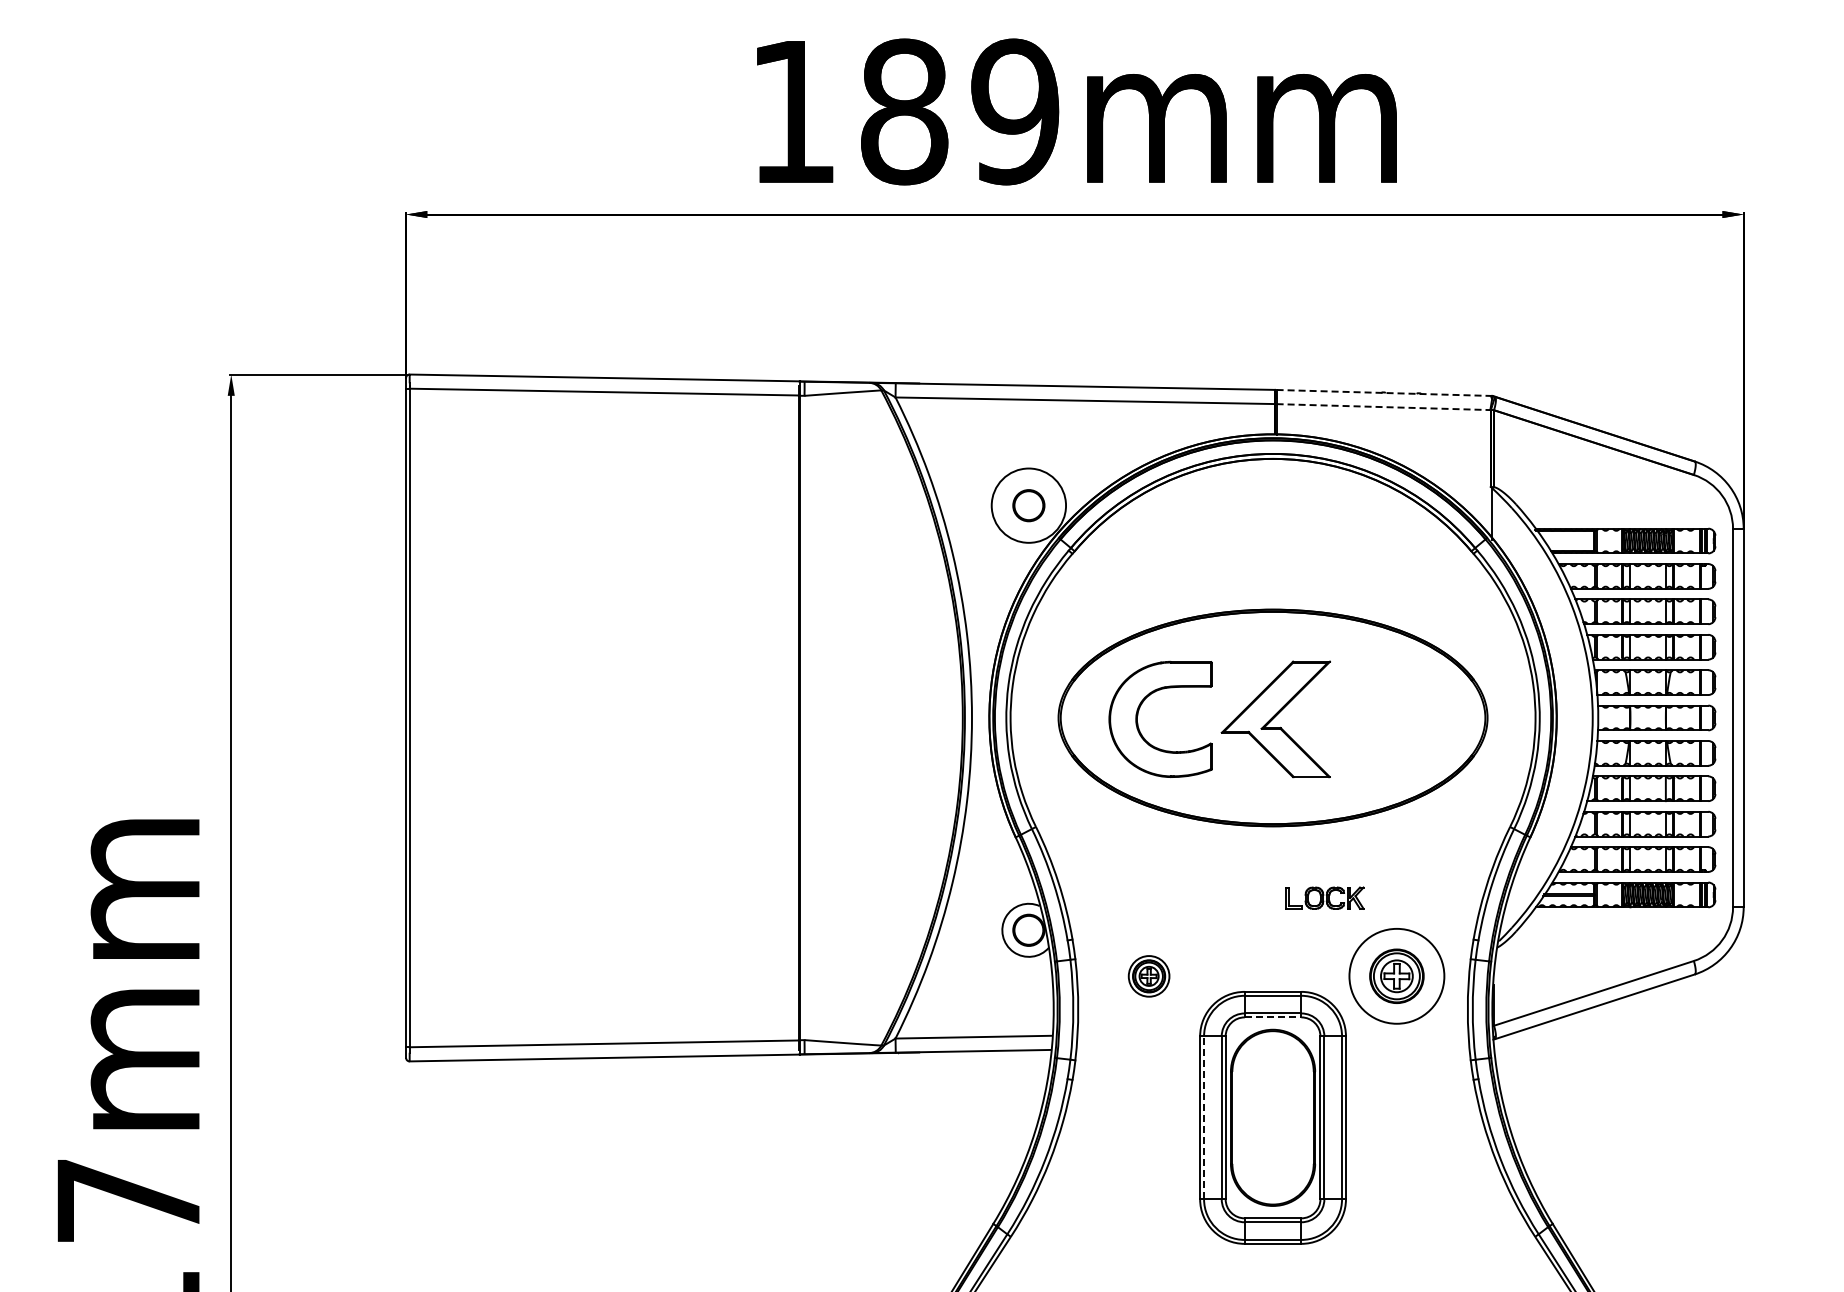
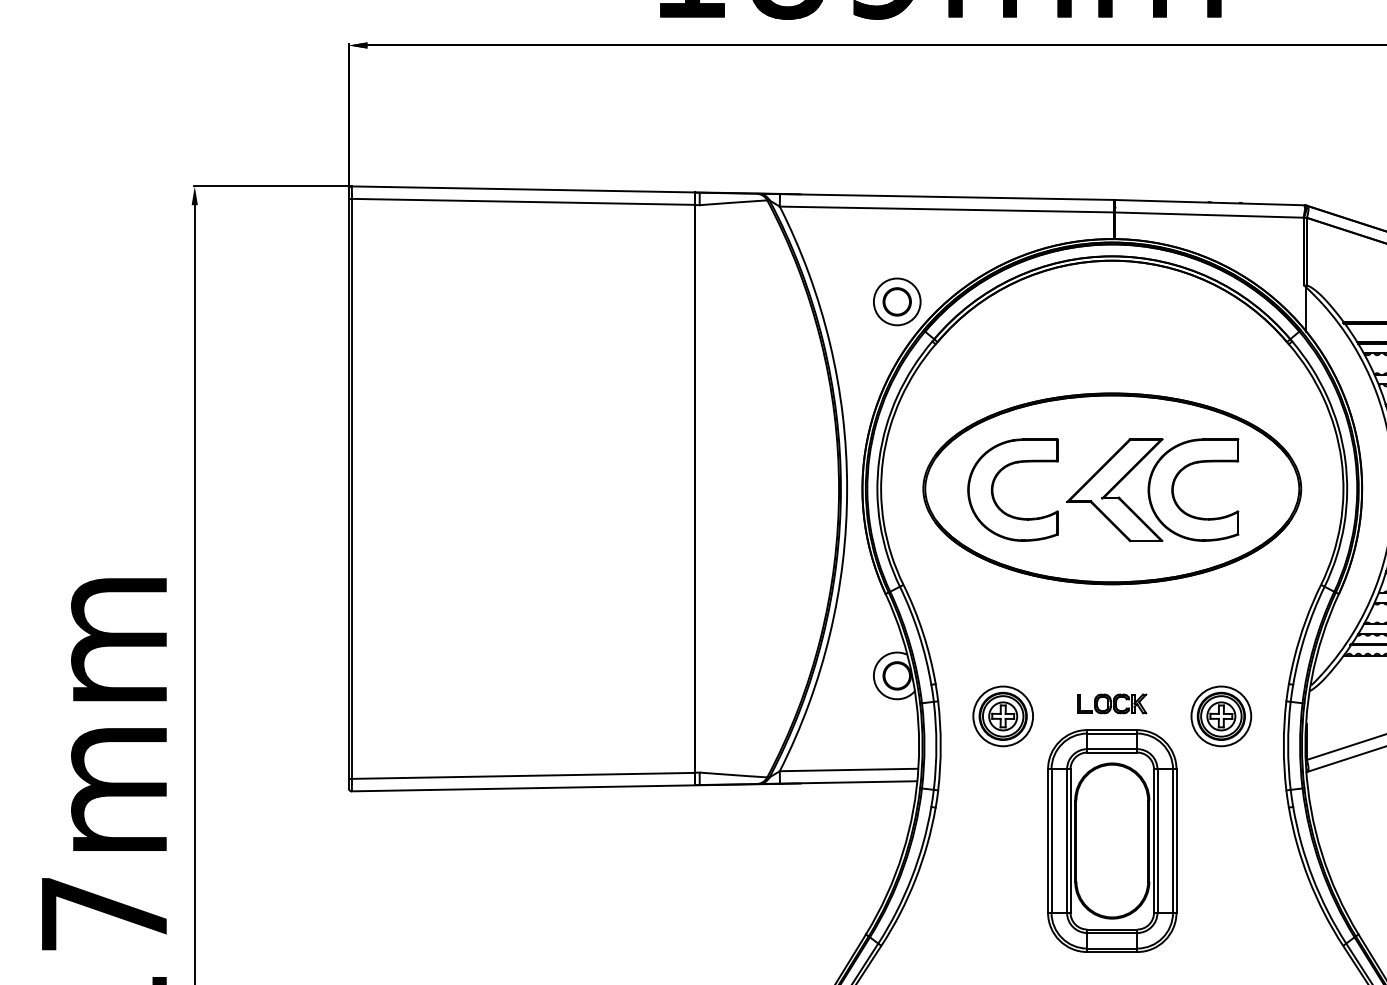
line: (1384, 392) -> (1210, 202), dashed -> solid
line: (1383, 407) -> (1209, 215), dashed -> solid
circle: (1028, 505) -> (896, 301), size x0.71
part: (1343, 714) -> (1174, 485), added
part: (1324, 897) -> (1111, 703), moved
part: (1148, 976) -> (1002, 716), size x1.67
circle: (1396, 976) -> (1221, 716), size x0.71
line: (1273, 1017) -> (1112, 752), dashed -> solid
line: (1204, 1117) -> (1051, 840), dashed -> solid

